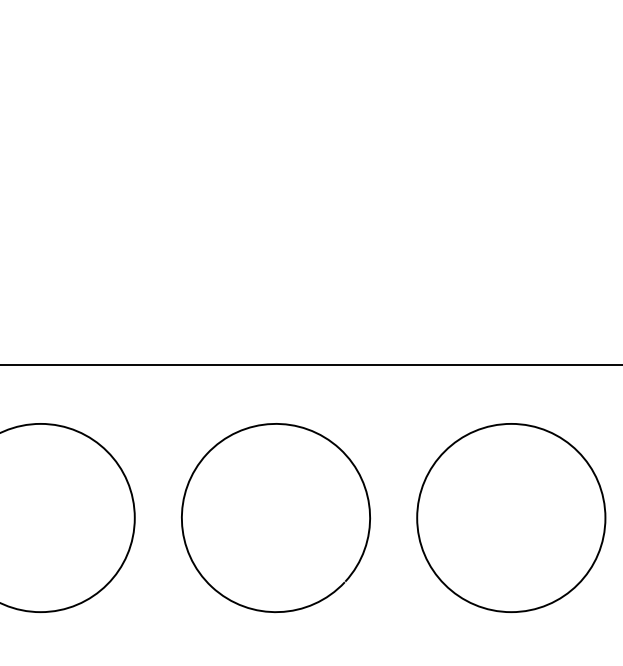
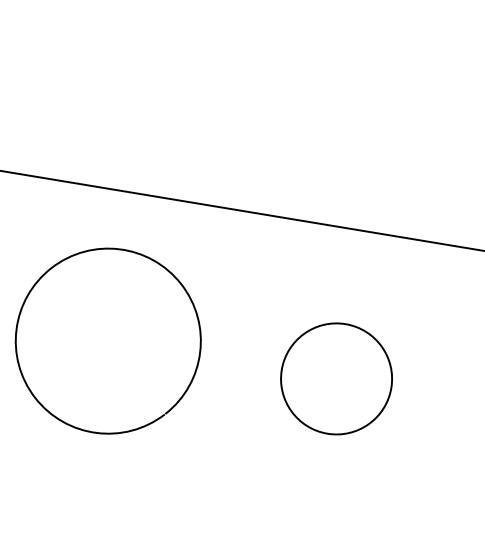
circle: (511, 517) -> (336, 378), size x0.6

